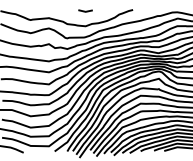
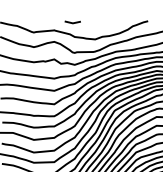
line: (85, 10) -> (72, 21), moved

